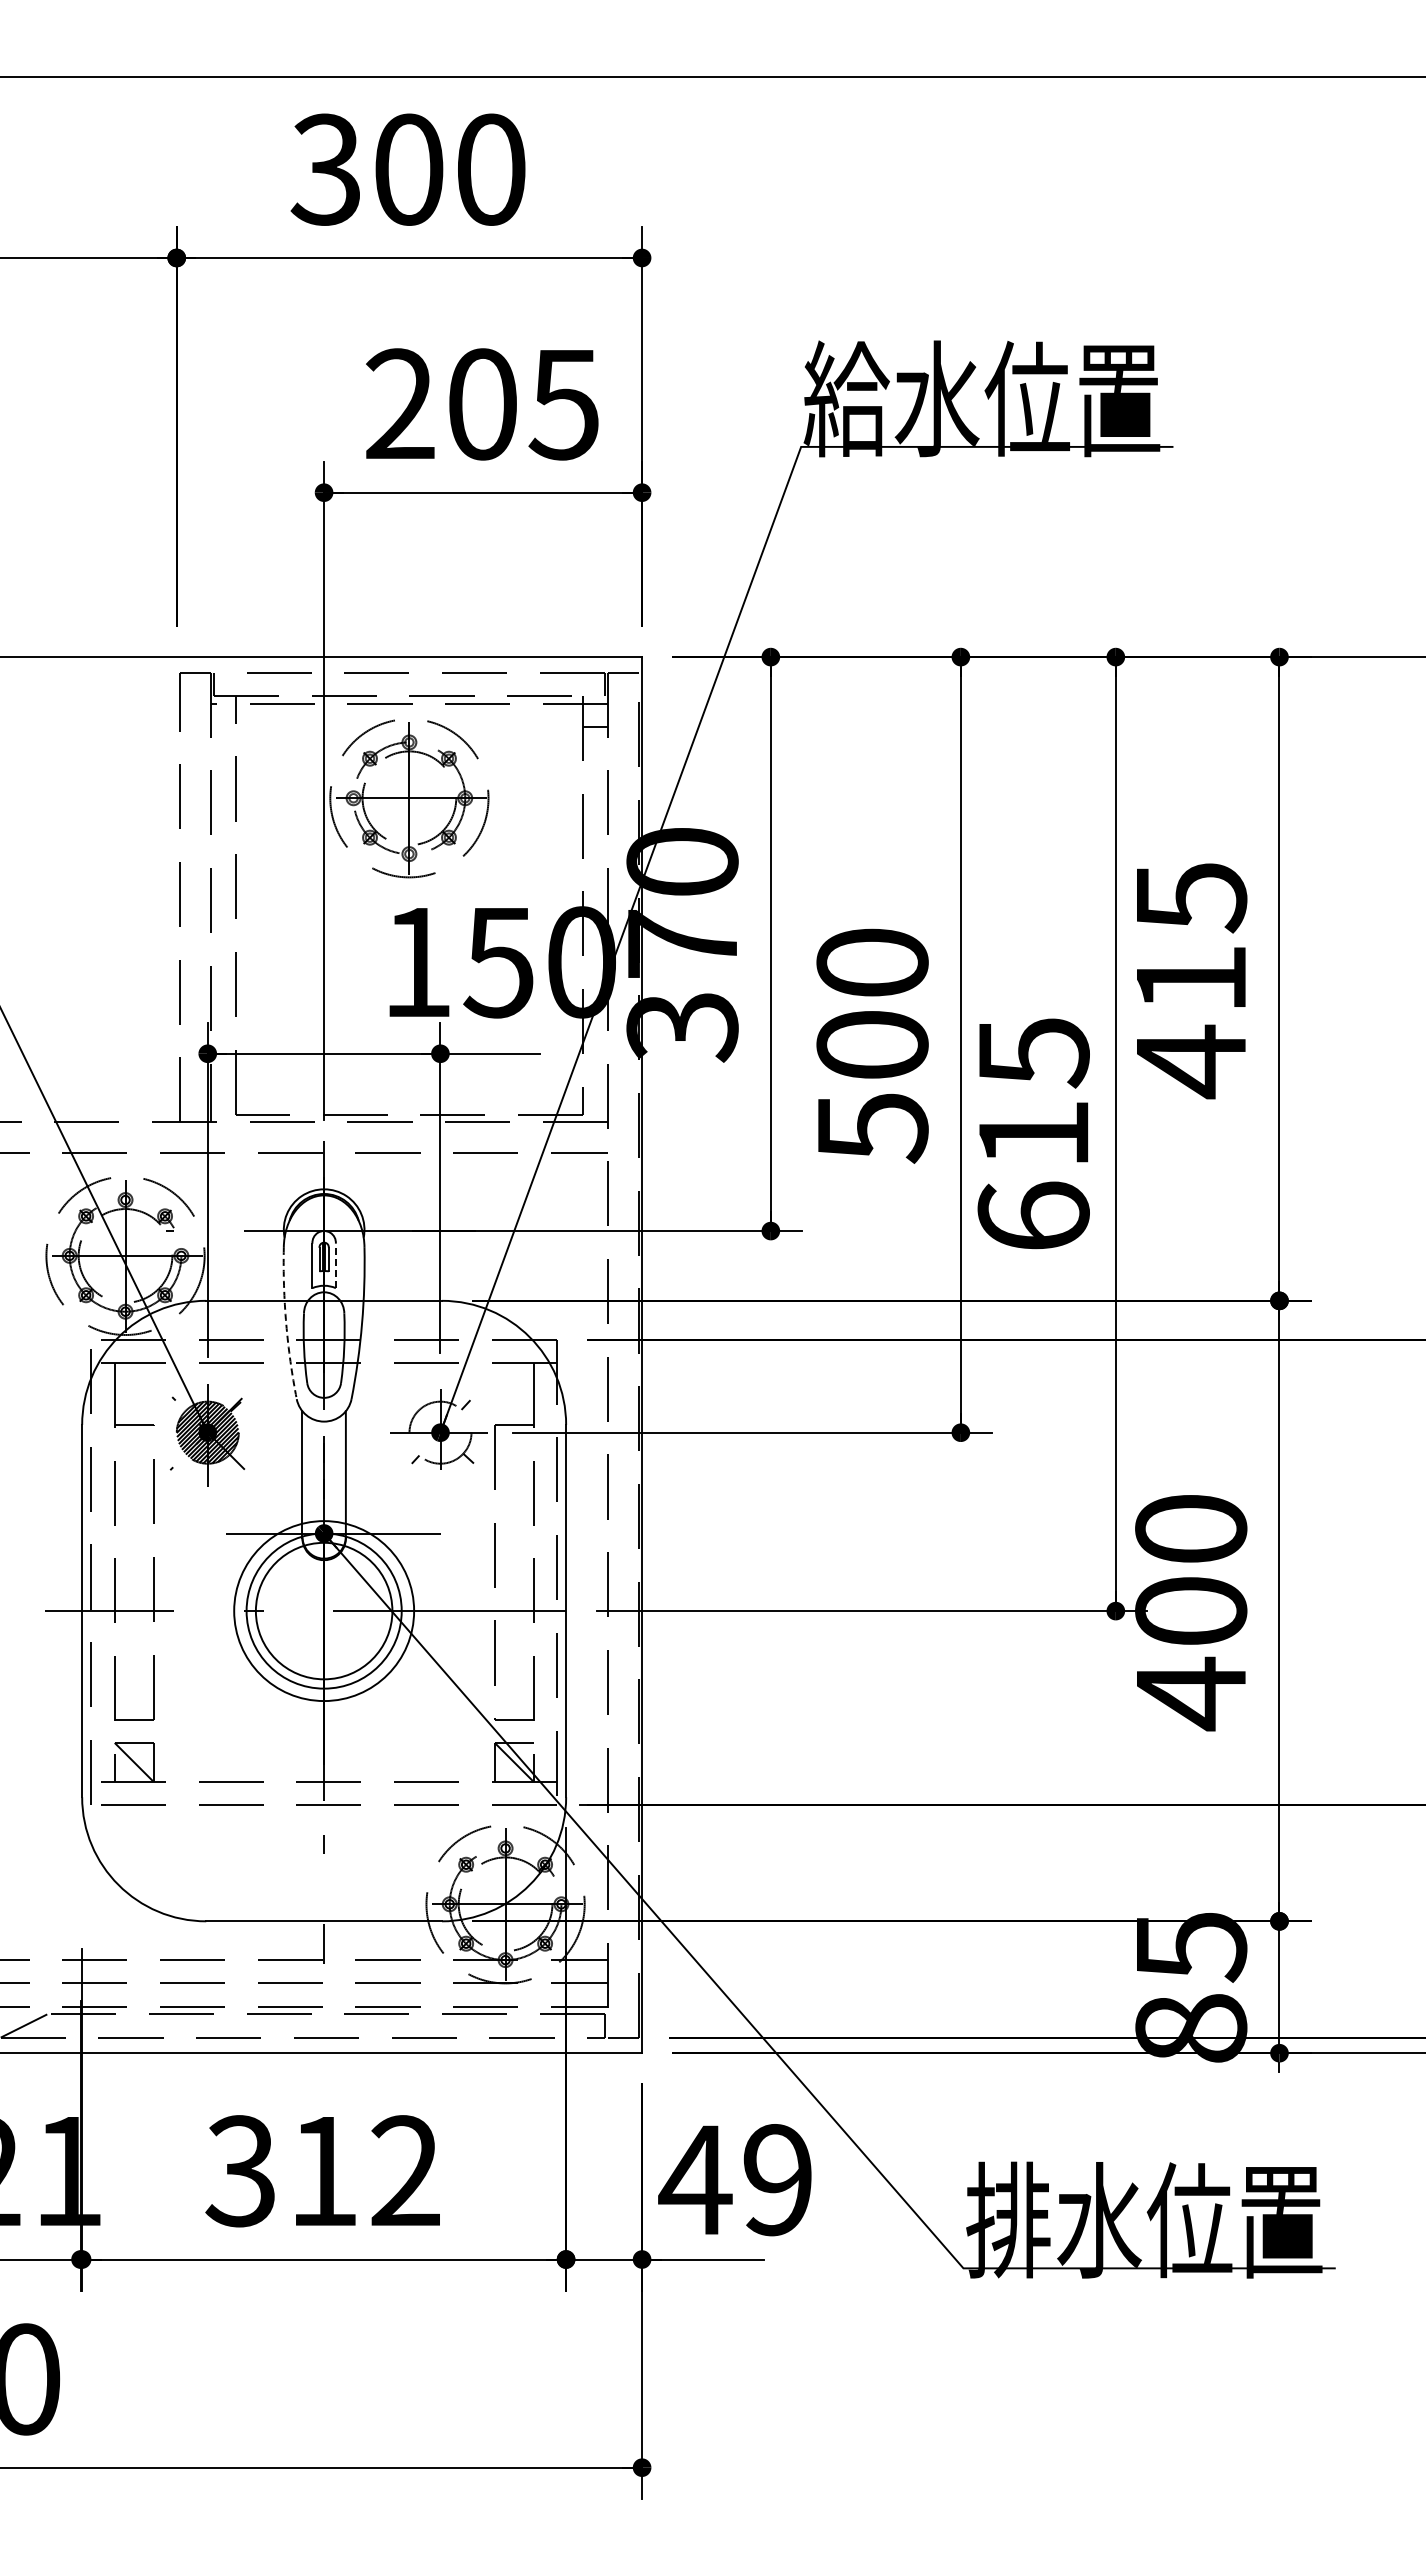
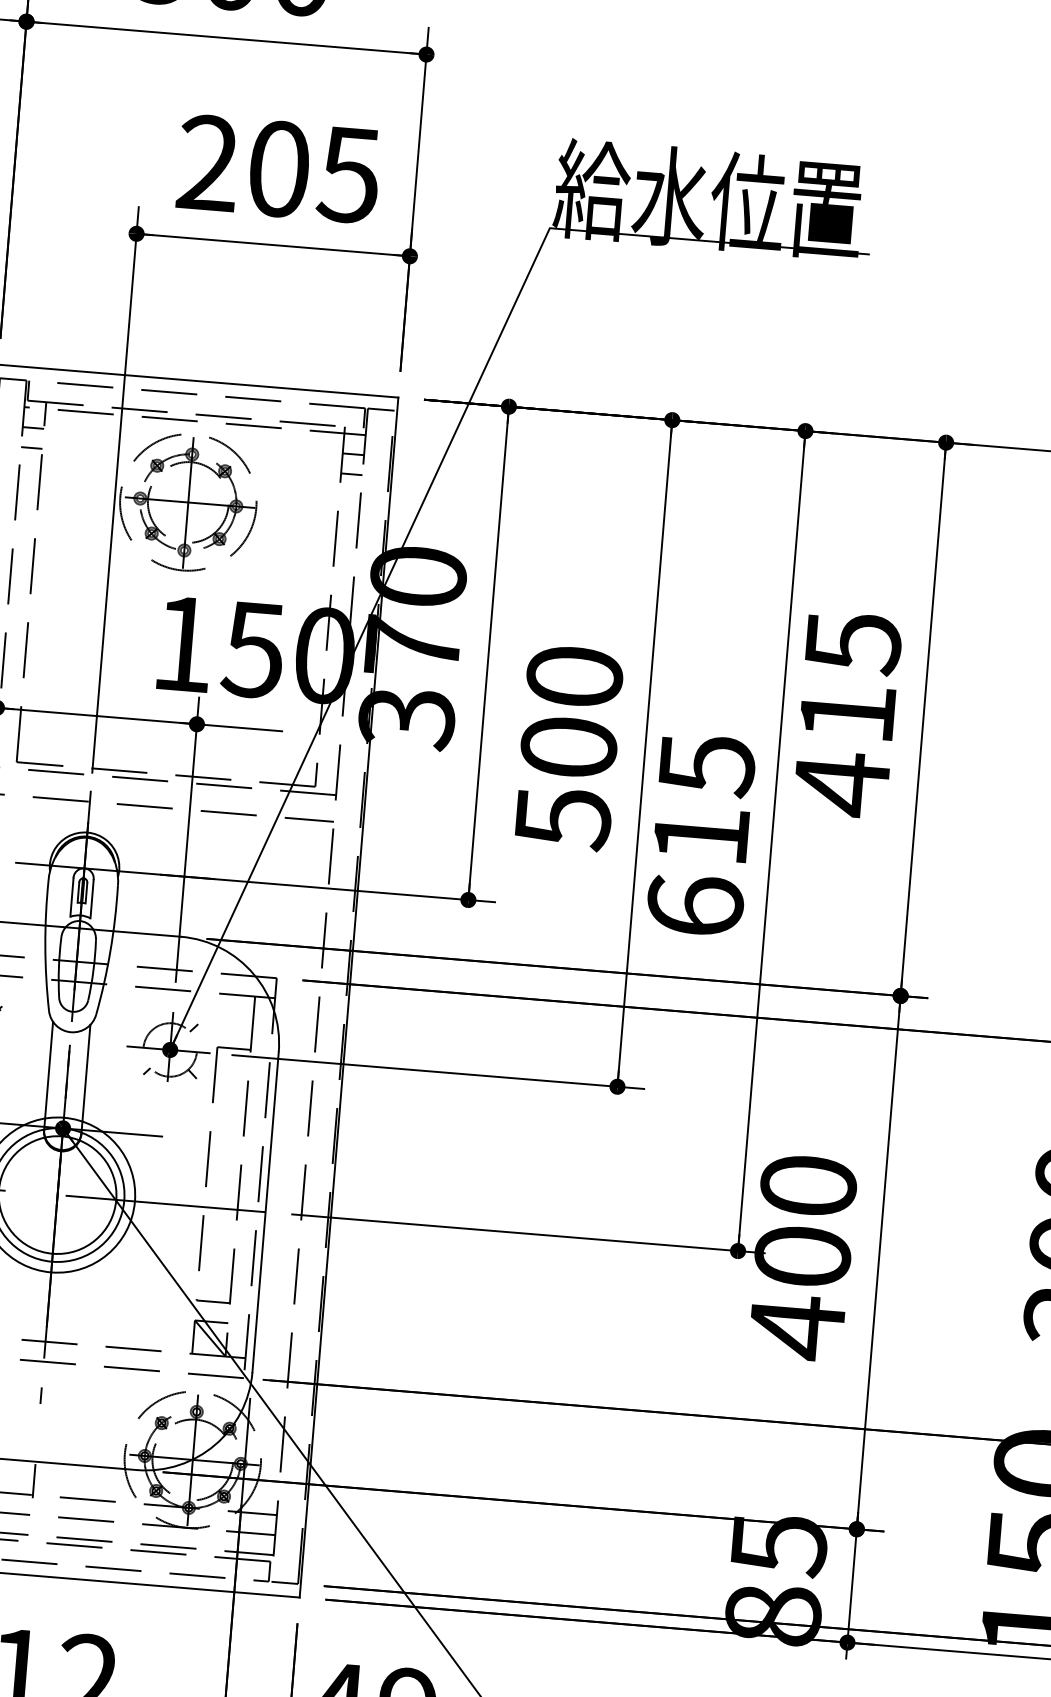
line: (222, 726) -> (32, 427), added
line: (222, 750) -> (31, 448), added
line: (595, 750) -> (351, 474), added
line: (335, 1265) -> (91, 898), dashed -> solid
arc: (286, 1323) -> (45, 945), dashed -> solid

